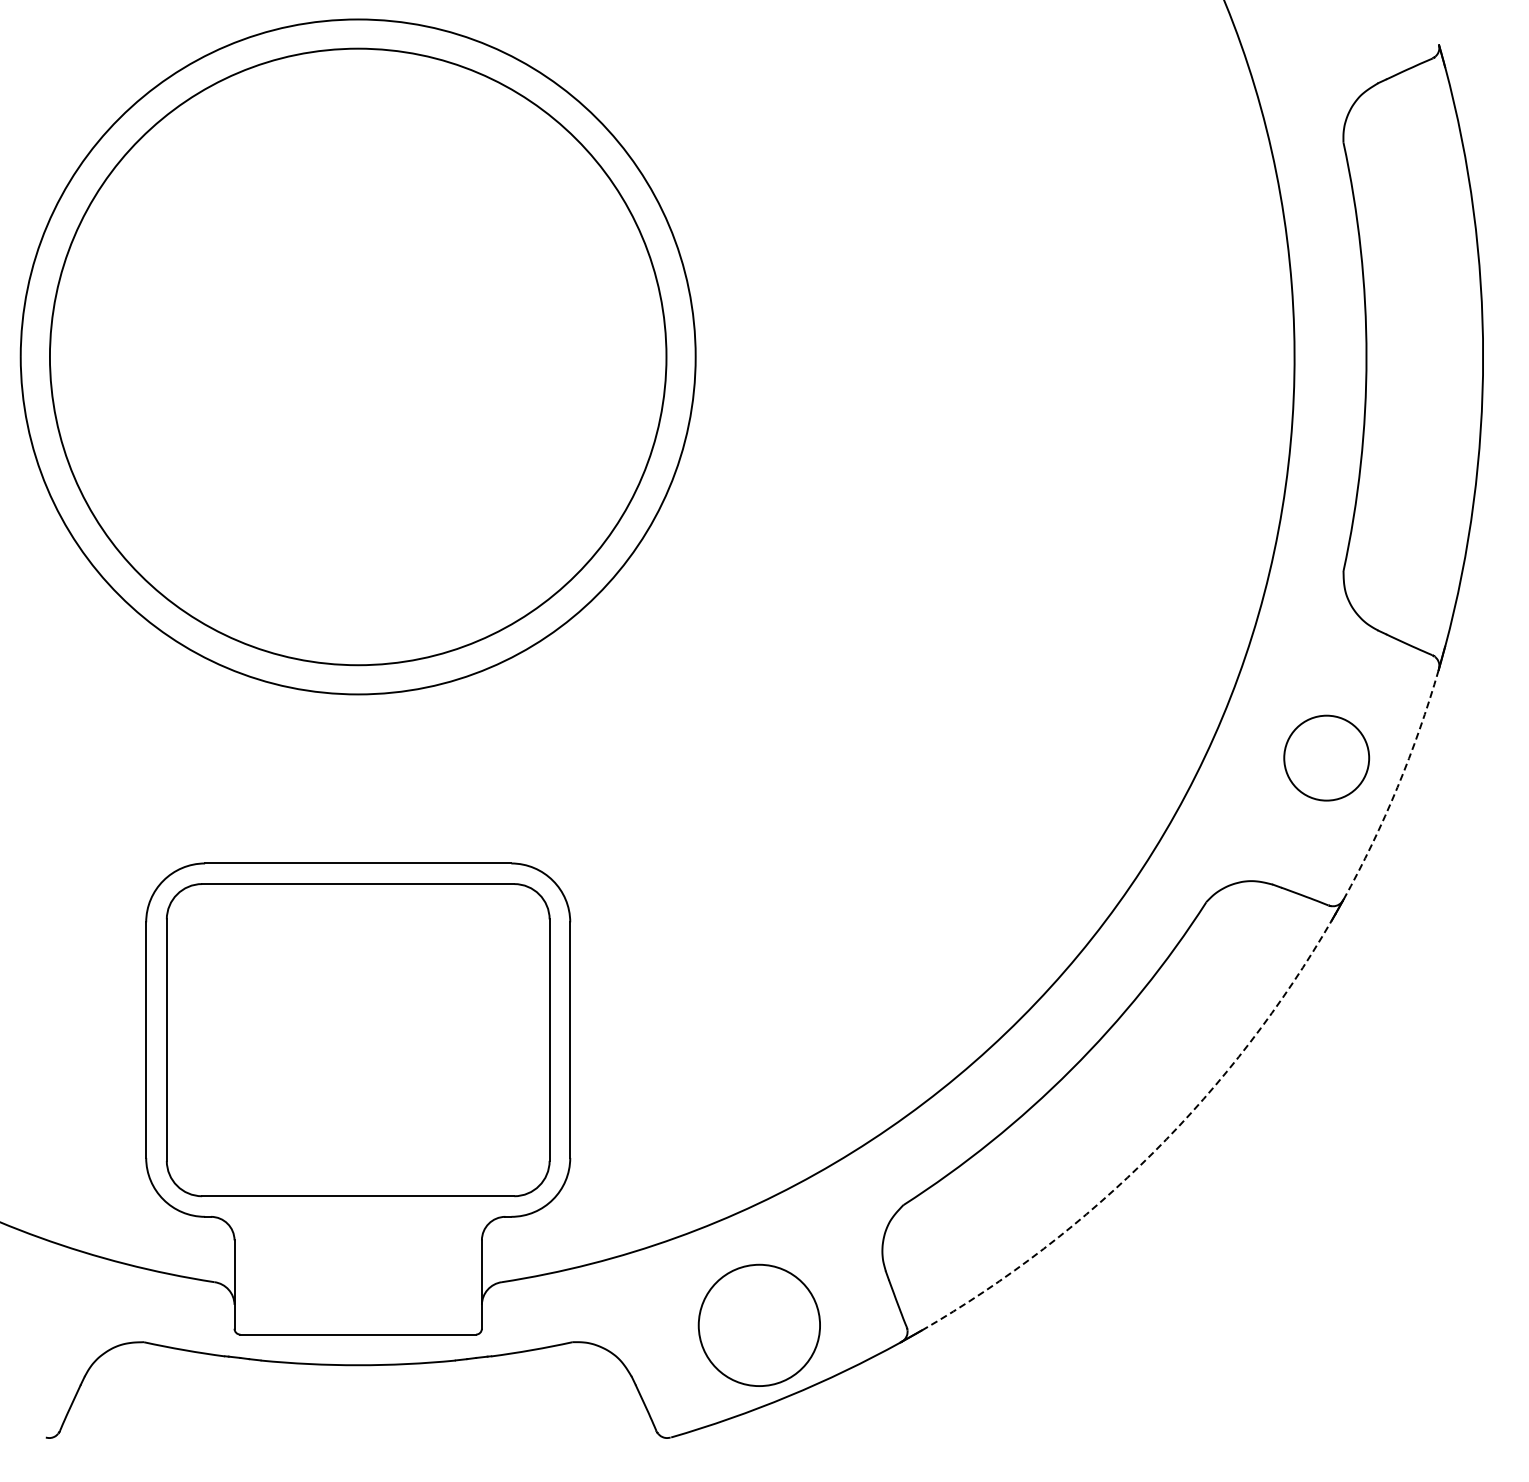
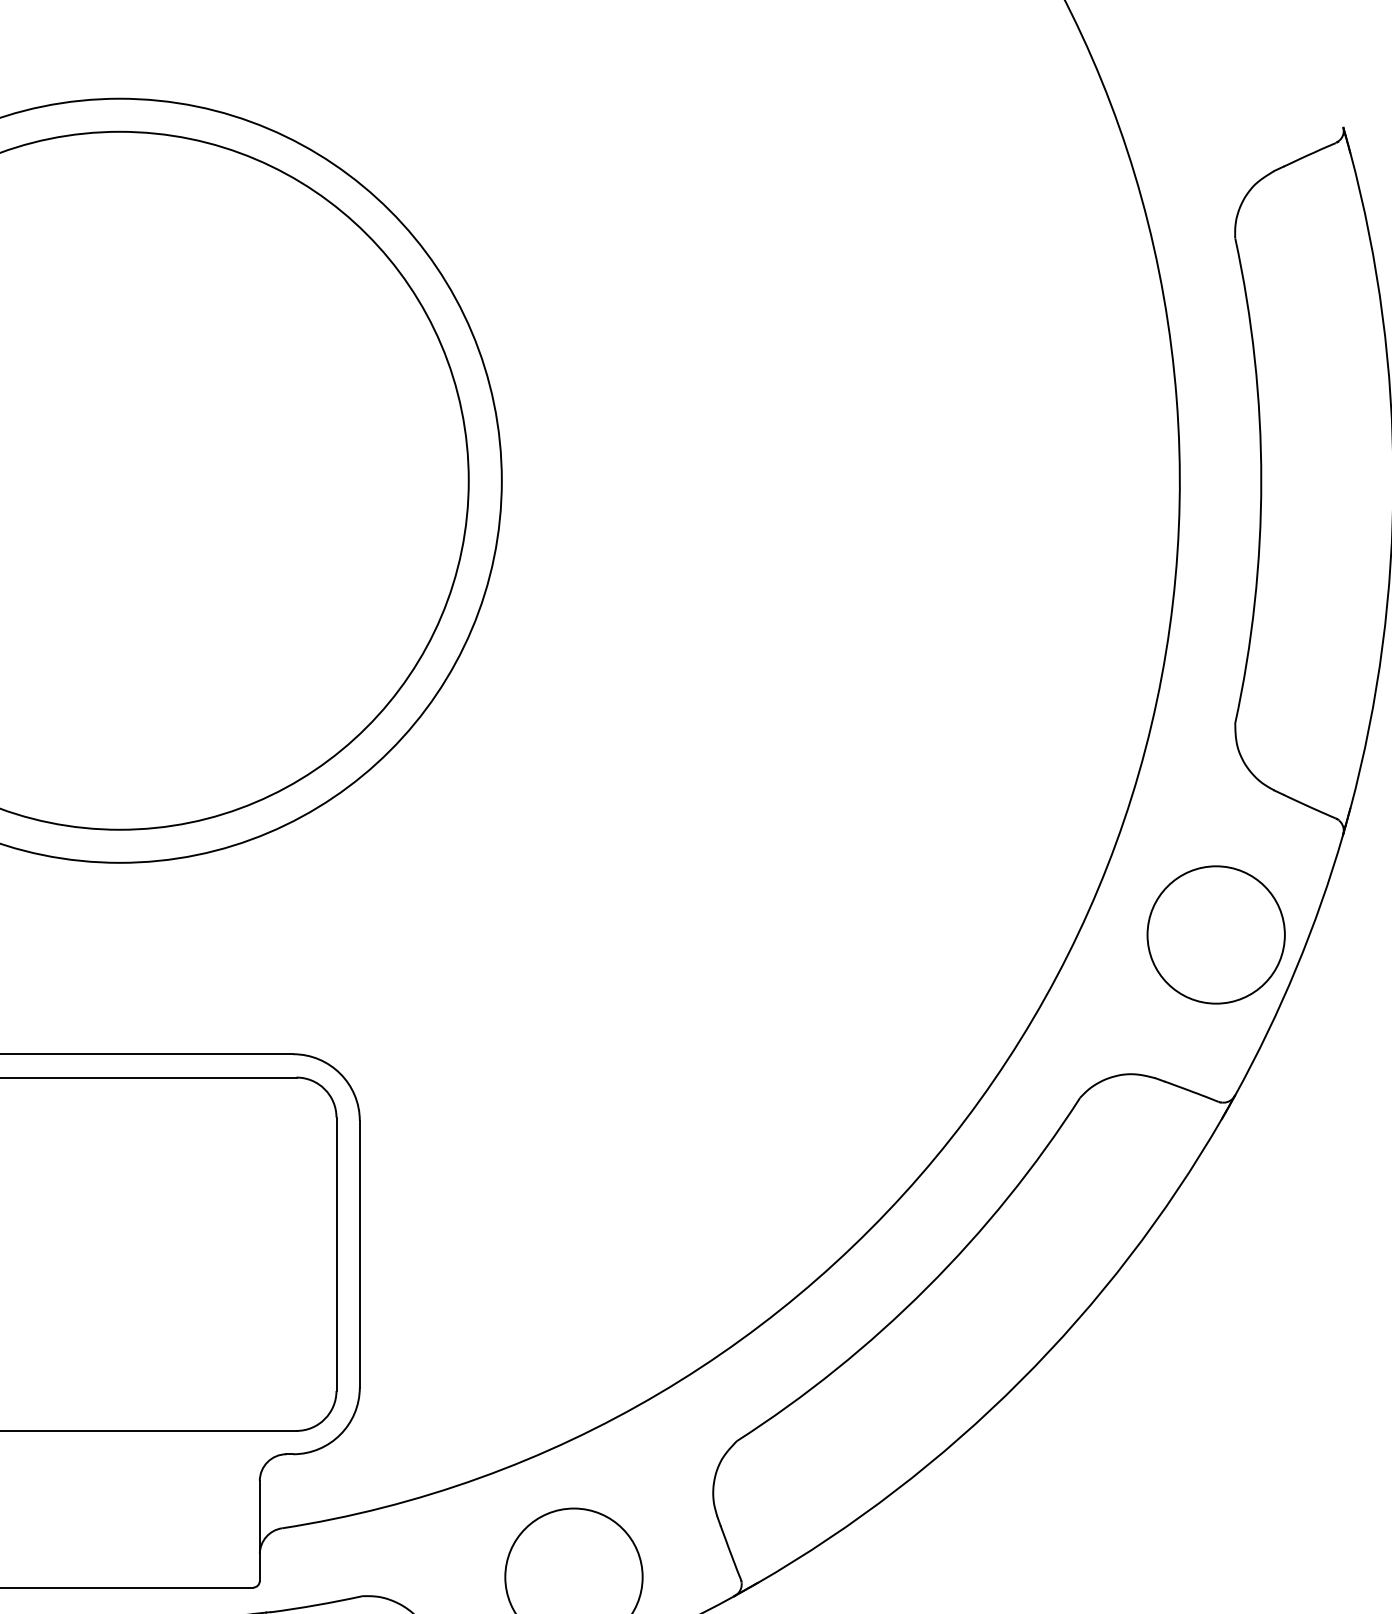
circle: (1326, 757) -> (1215, 934), size x1.43
arc: (1397, 787) -> (1296, 968), dashed -> solid
arc: (1153, 1152) -> (1020, 1381), dashed -> solid

